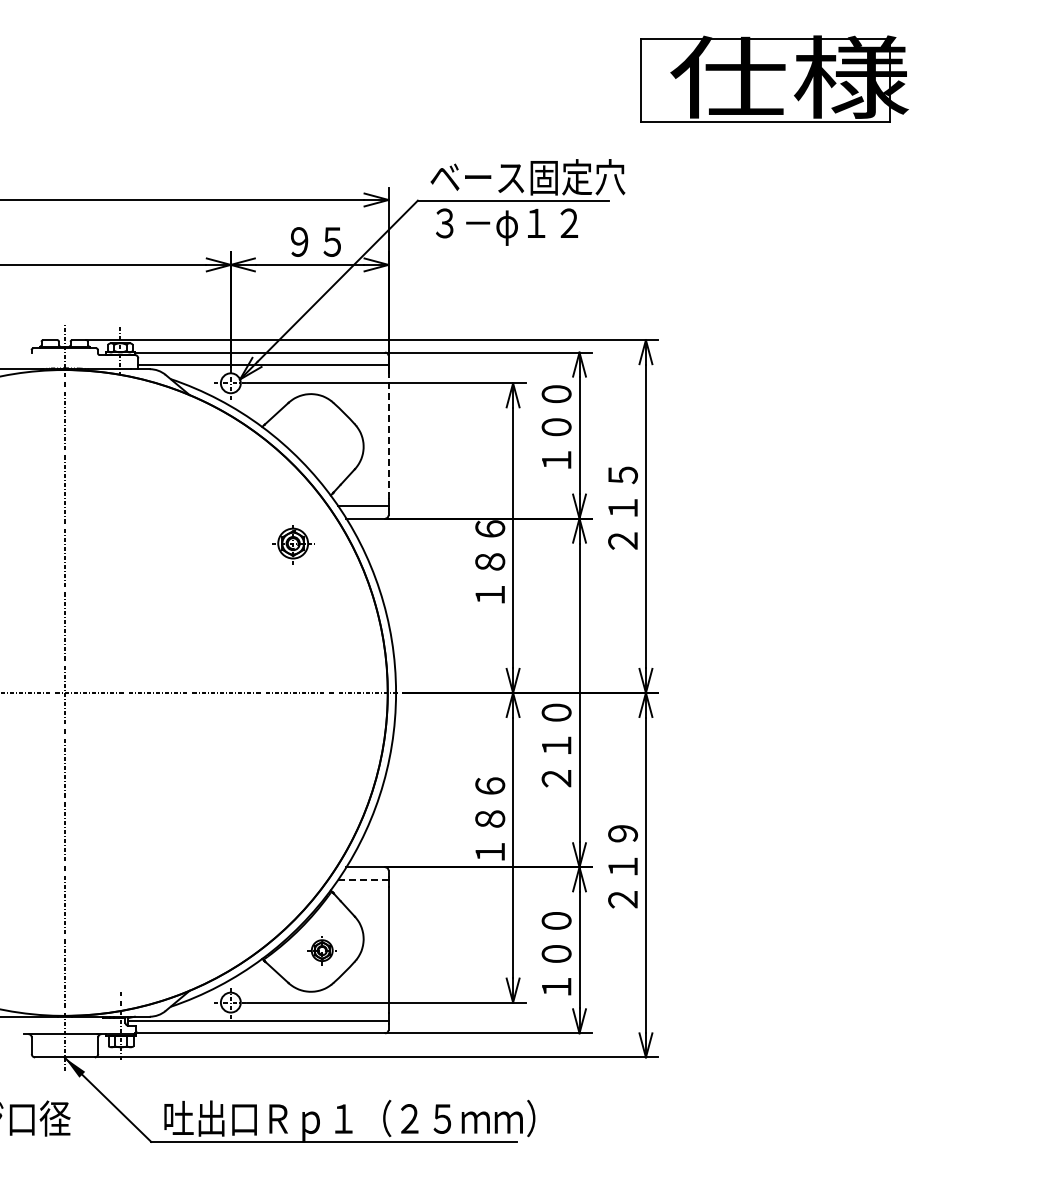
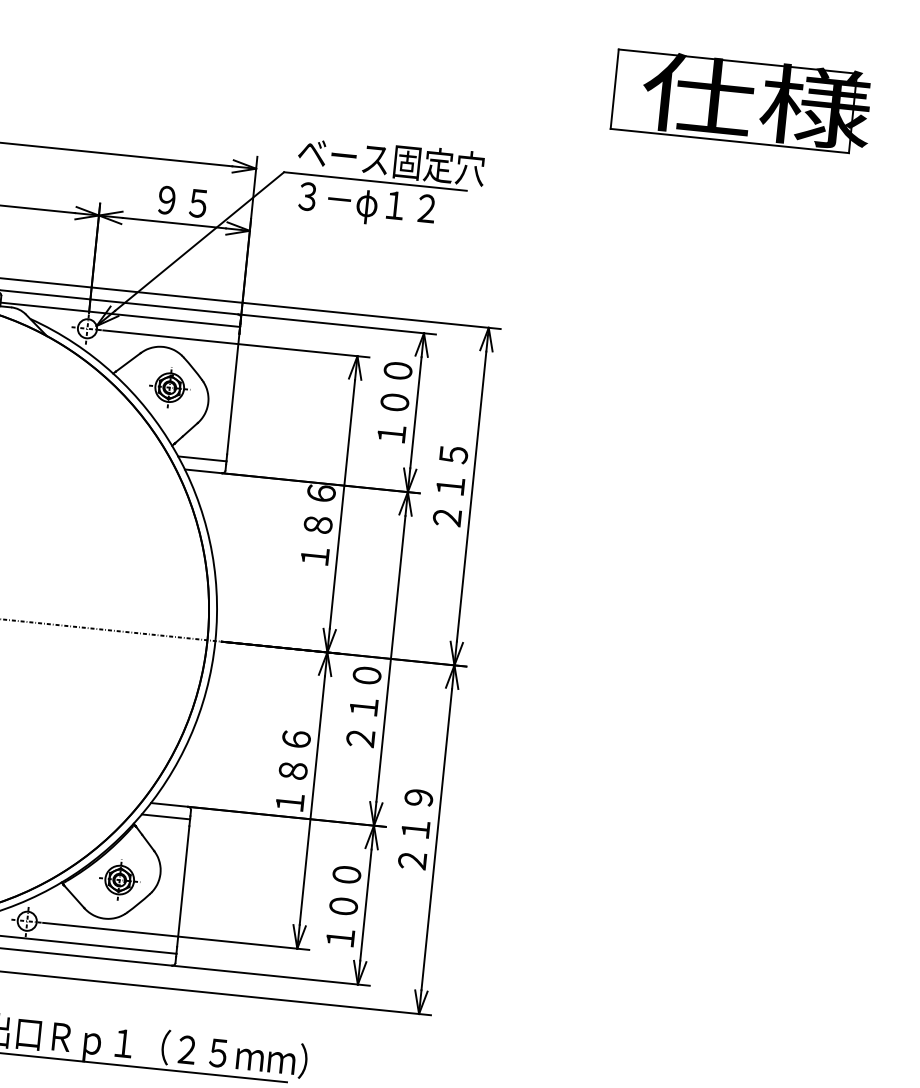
part: (774, 78) -> (742, 100), moved
line: (388, 435) -> (233, 394), dashed -> solid
part: (293, 544) -> (169, 388), moved
line: (363, 880) -> (166, 817), dashed -> solid
part: (322, 951) -> (119, 881), size x1.43

